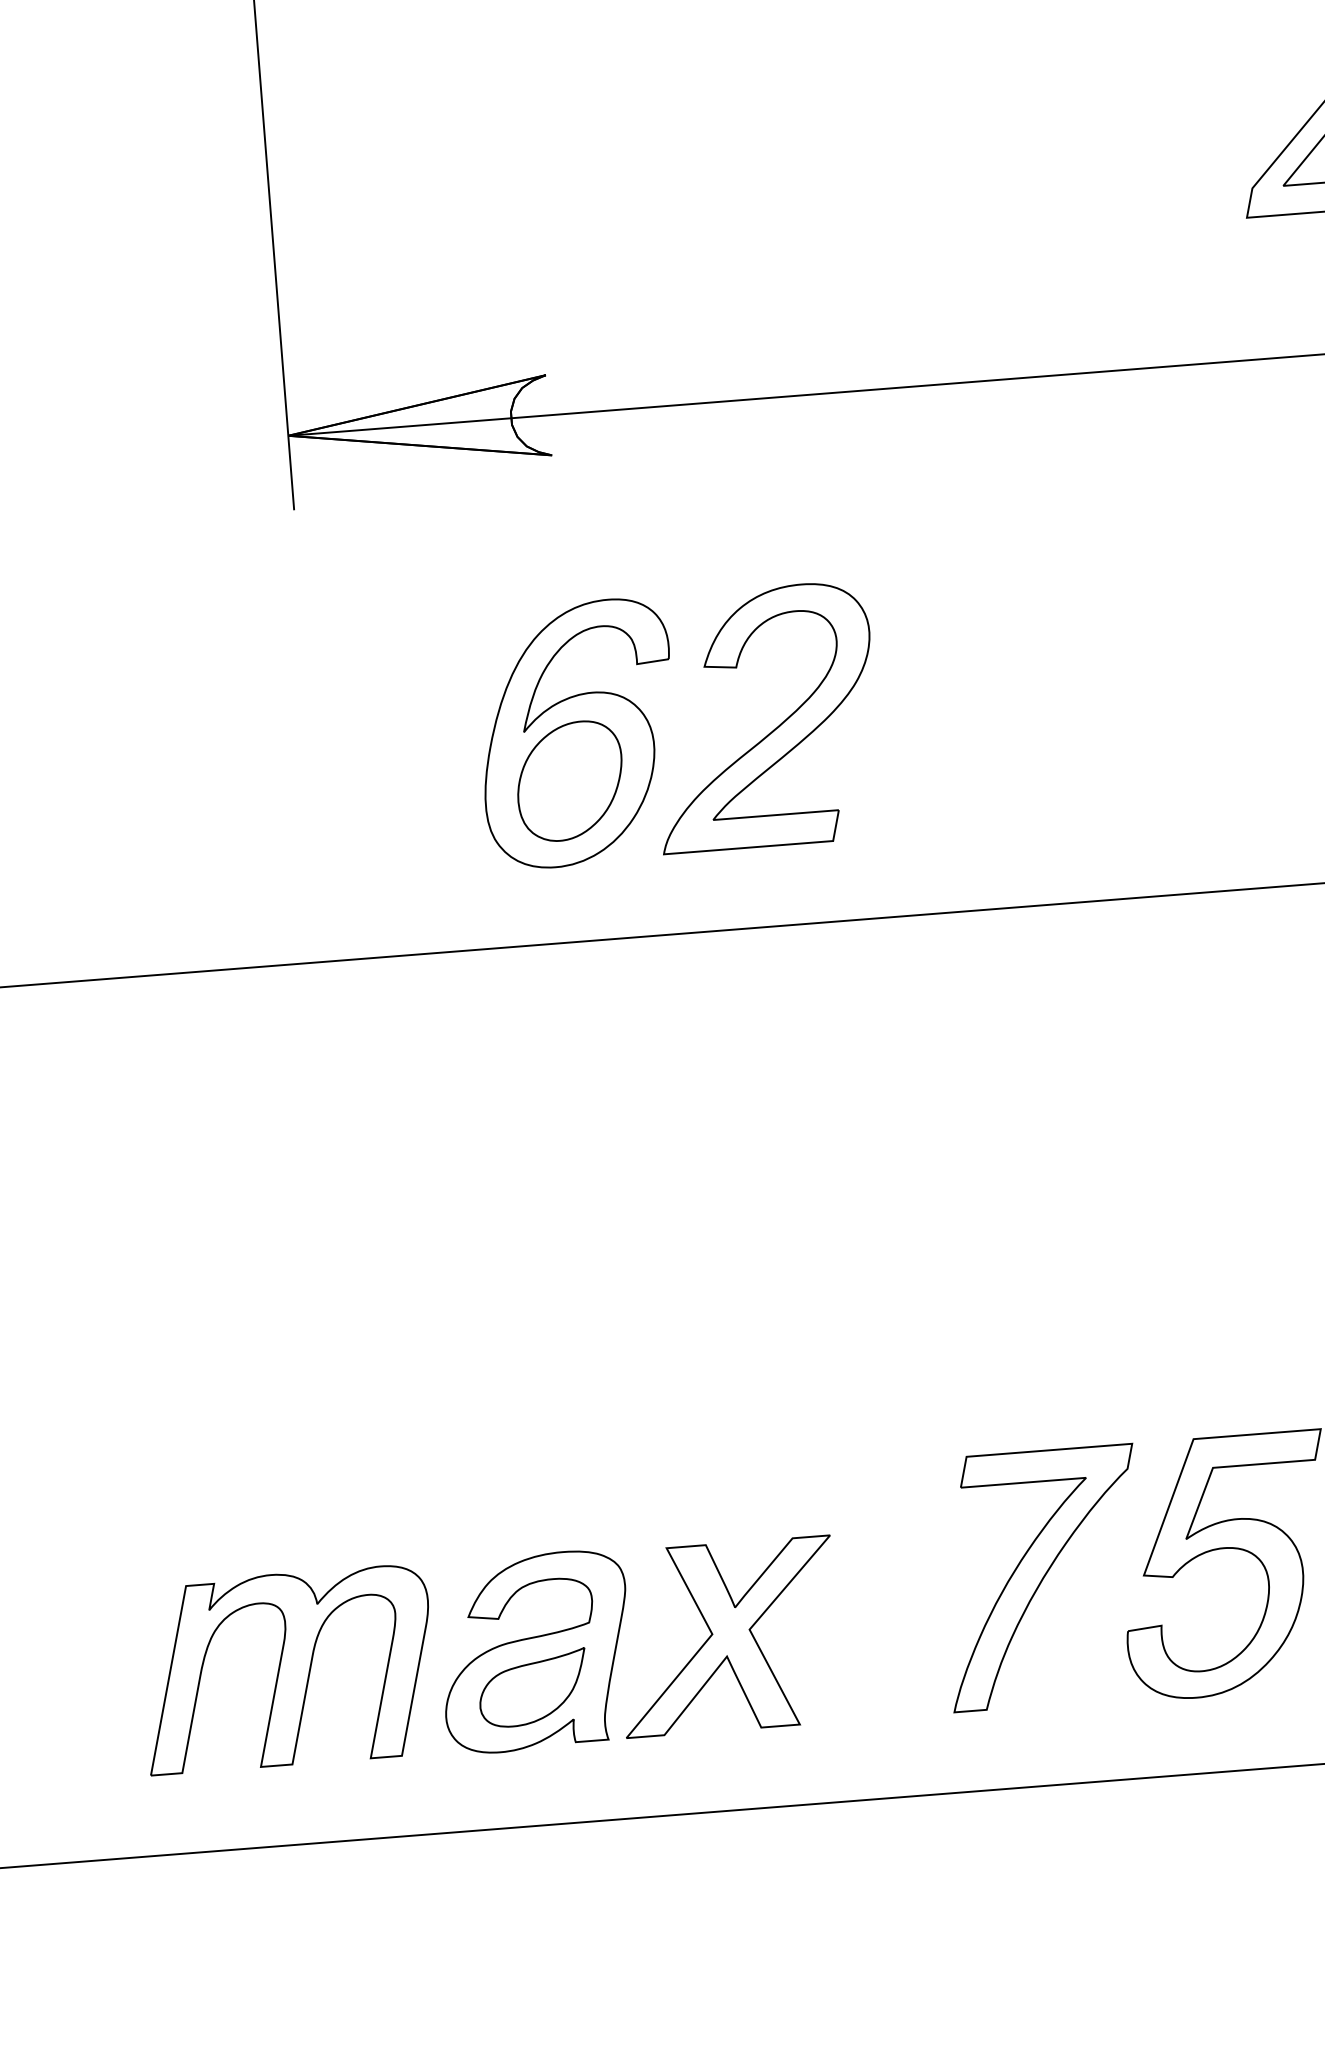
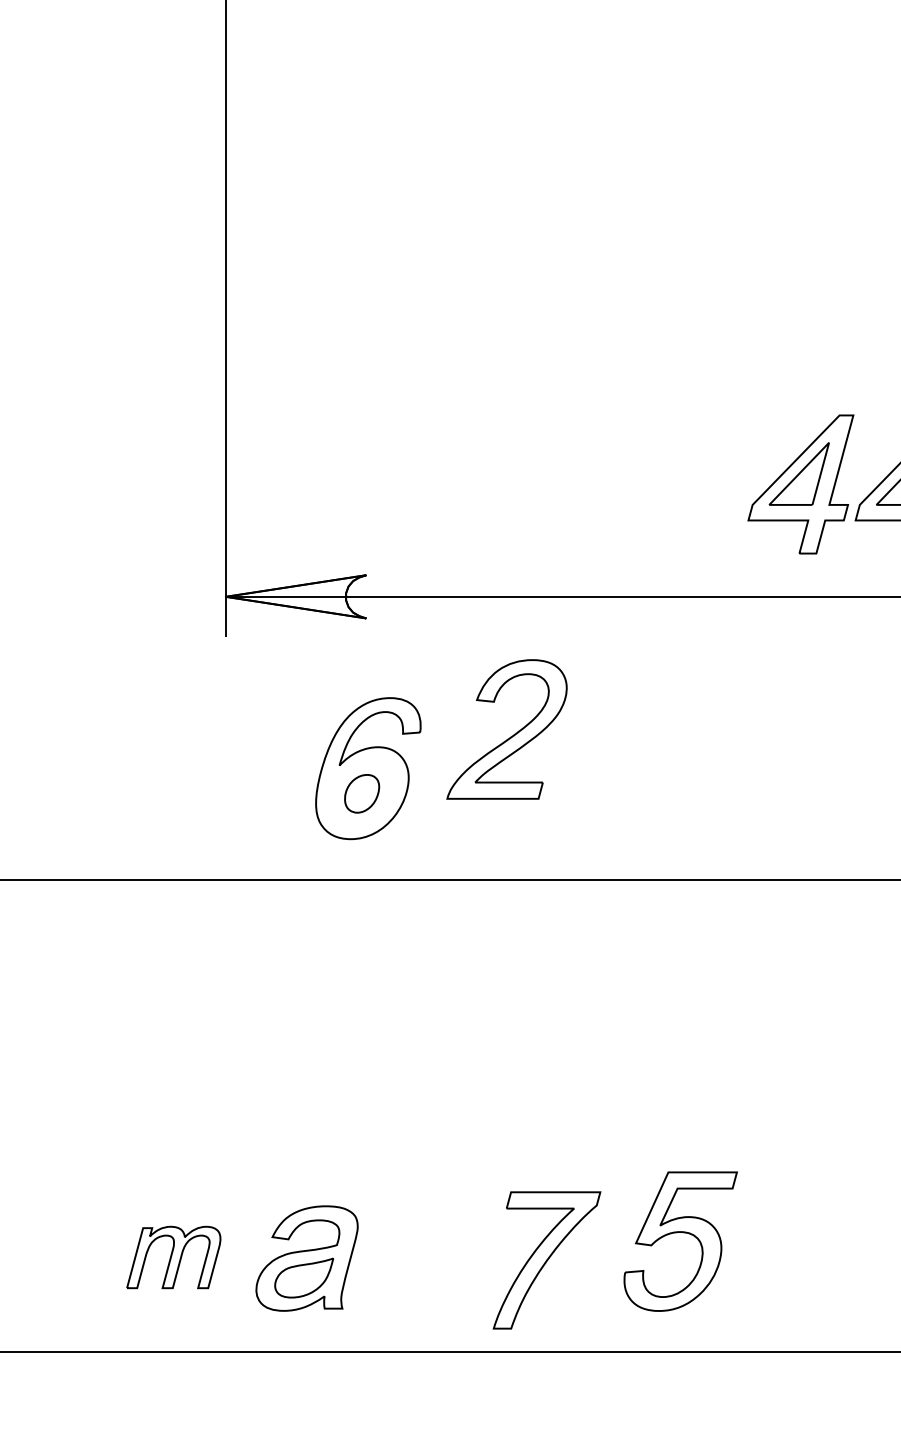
part: (771, 729) -> (510, 736), moved
part: (568, 780) -> (361, 793), size x0.6
part: (1042, 1578) -> (546, 1260), moved
part: (727, 1636) -> (410, 1258), removed
part: (287, 1669) -> (173, 1257), size x0.6

